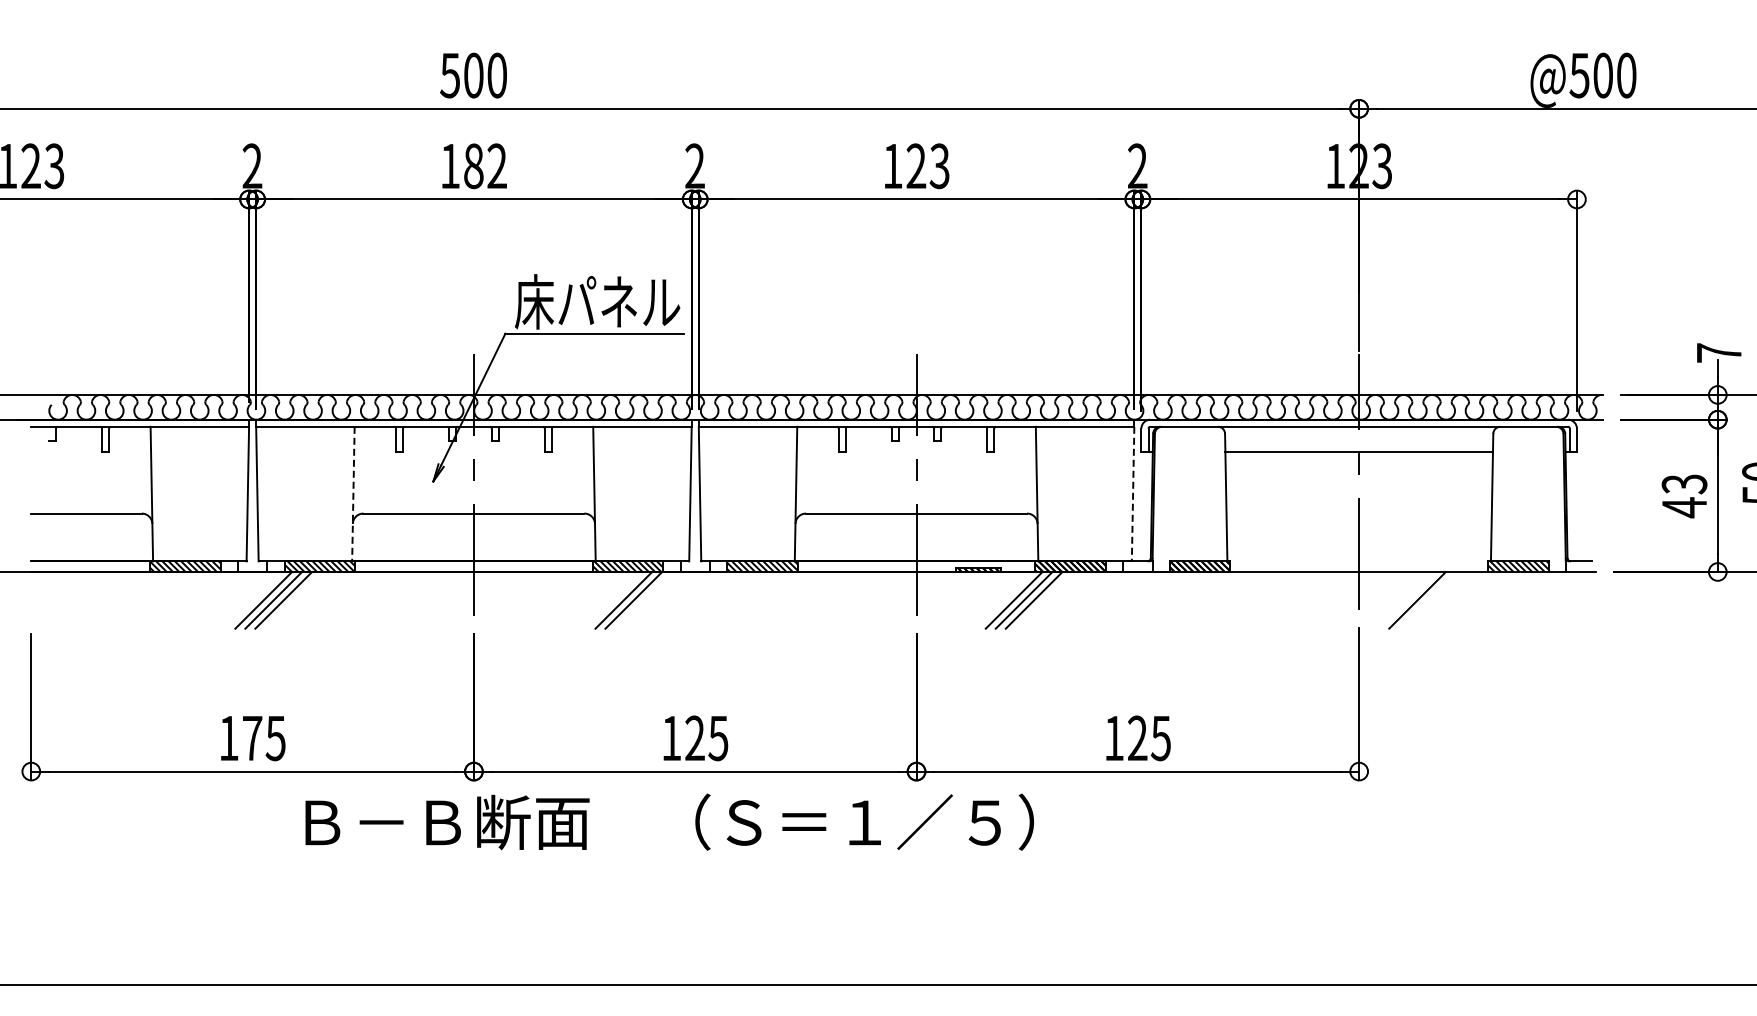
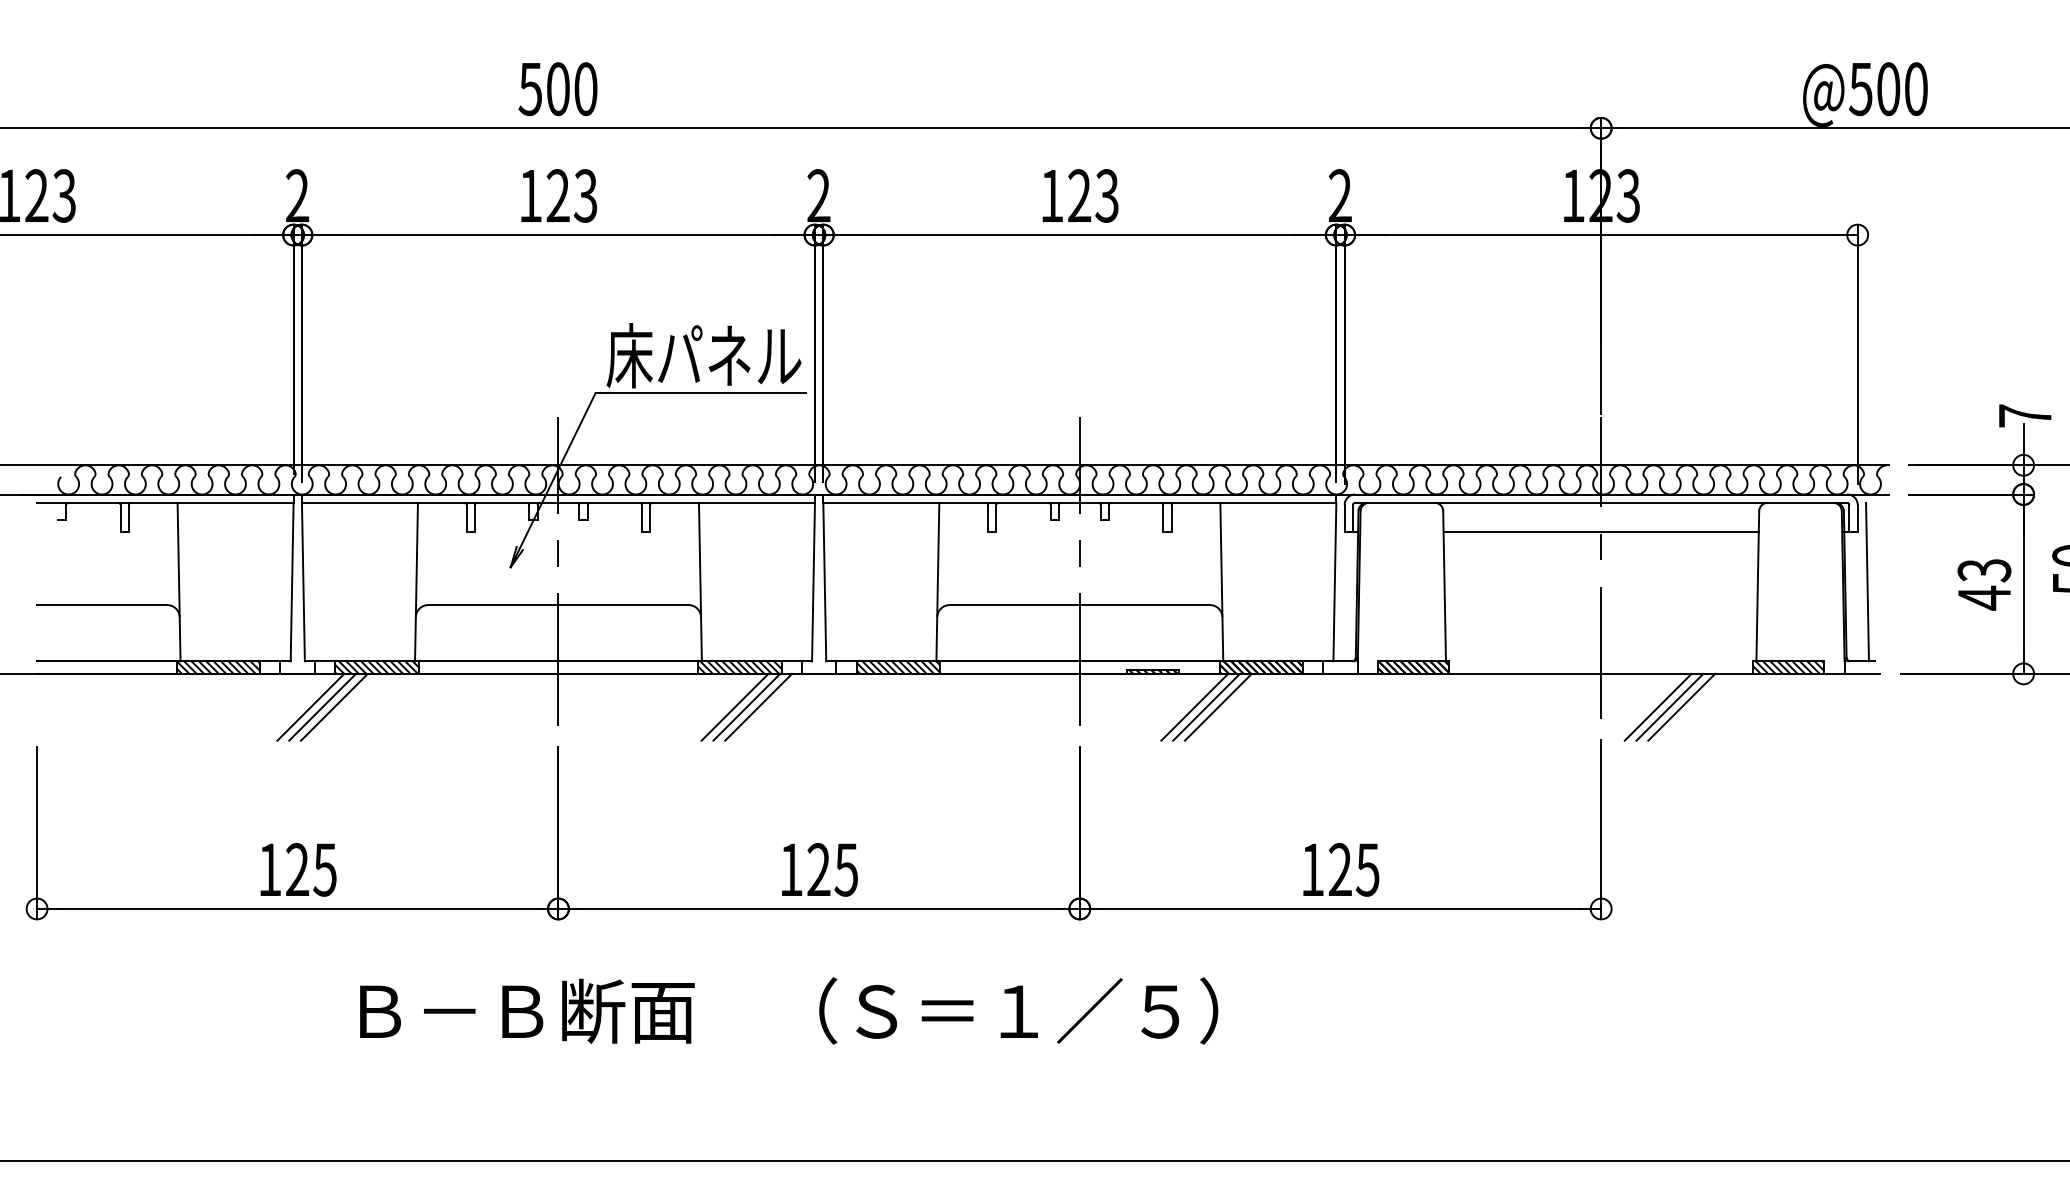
text: (485, 166) -> (572, 196), 182 -> 123
line: (1585, 493) -> (1867, 581), added
line: (353, 494) -> (416, 582), dashed -> solid
line: (1133, 494) -> (1335, 582), dashed -> solid
line: (643, 599) -> (758, 706), added
line: (1407, 599) -> (1658, 706), added
line: (1427, 599) -> (1681, 706), added
text: (252, 737) -> (297, 868), 175 -> 125
text: (669, 821) -> (788, 1010), moved

